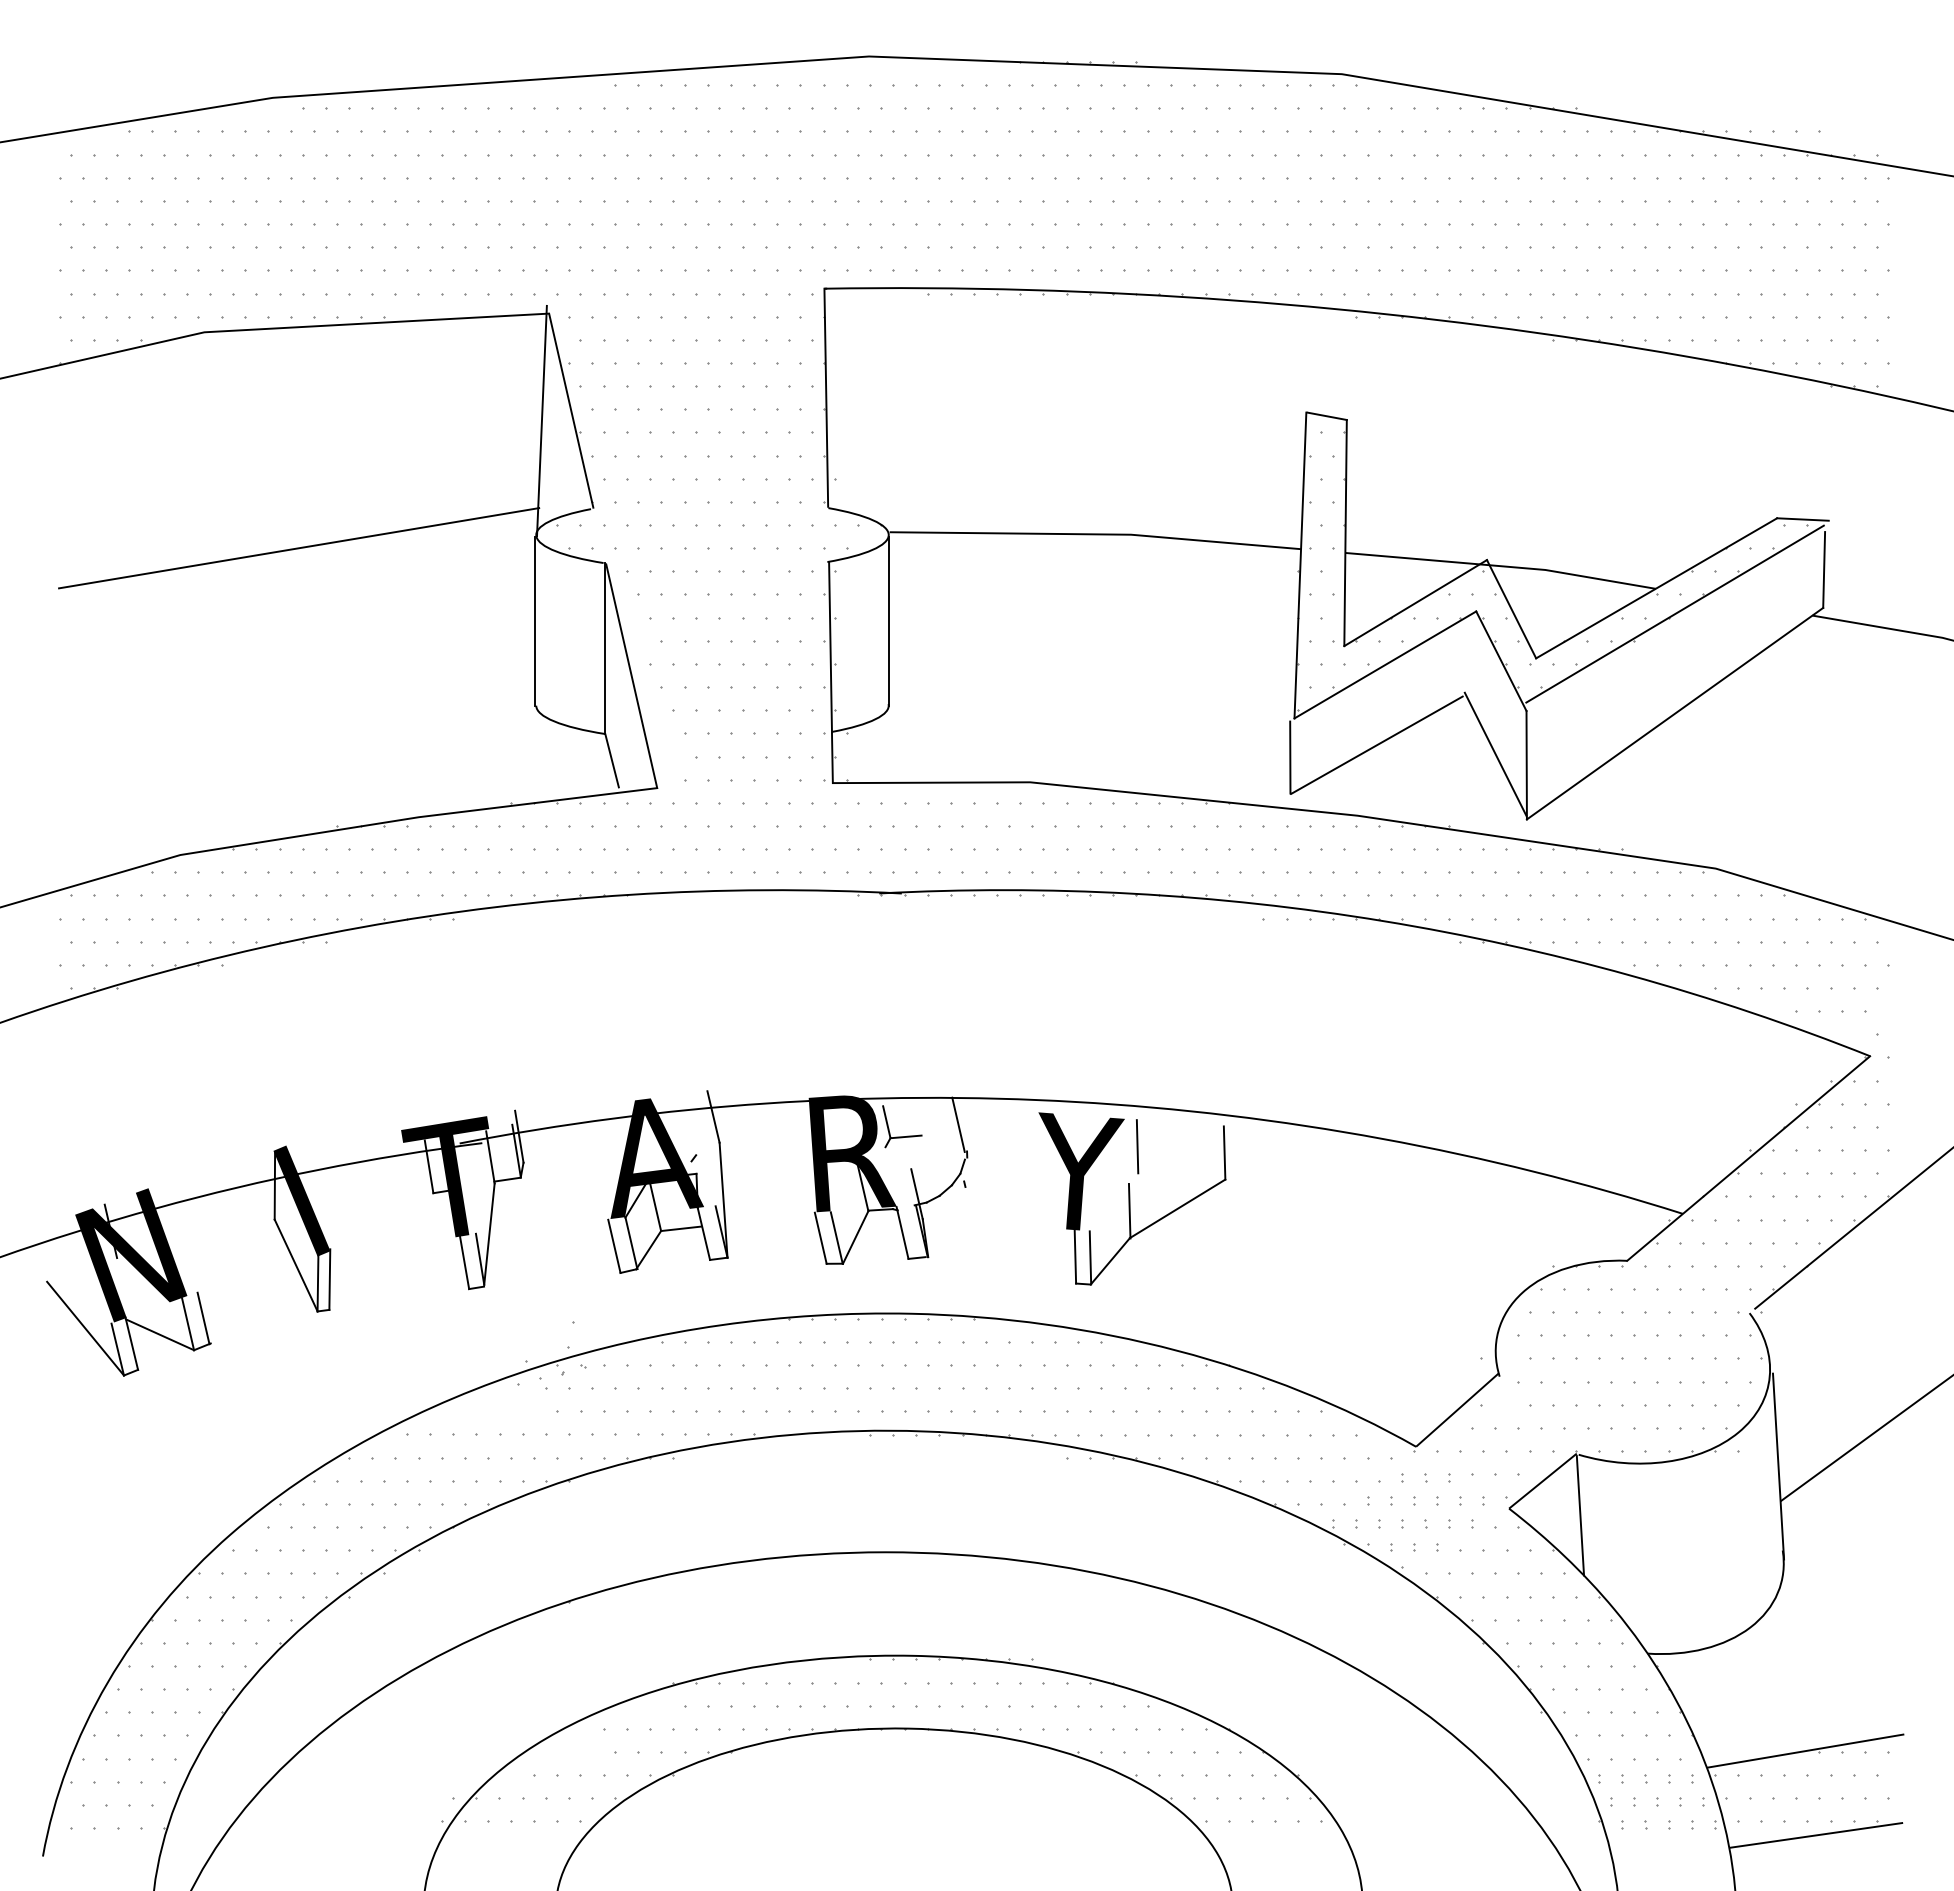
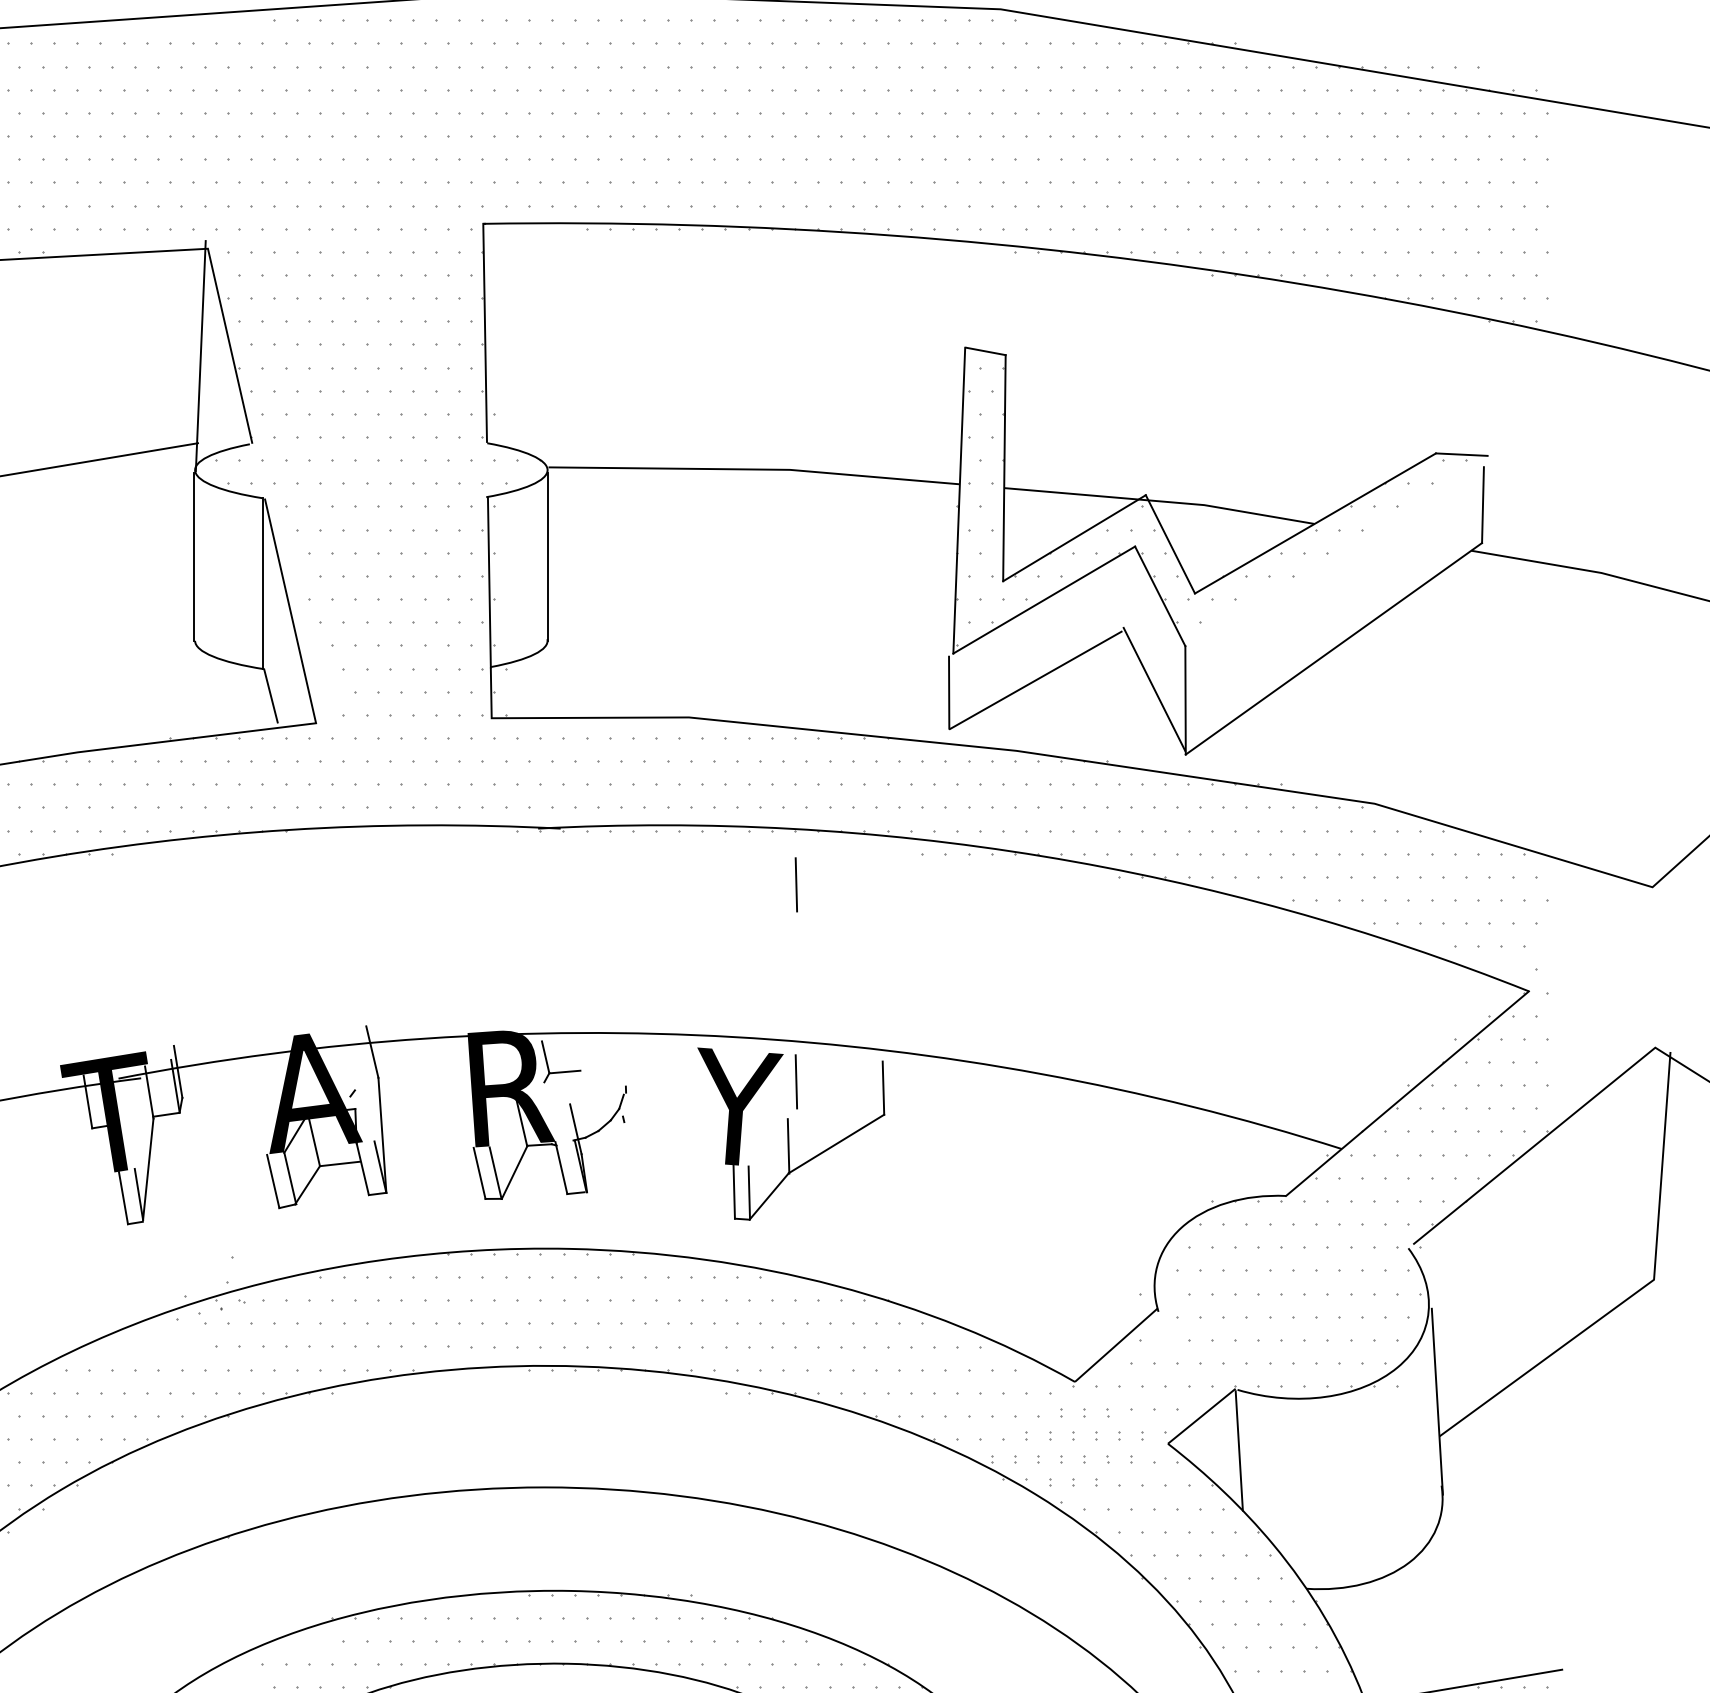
line: (1674, 613) -> (1333, 548), removed
line: (1137, 949) -> (796, 884), added
line: (958, 1124) -> (617, 1059), removed

